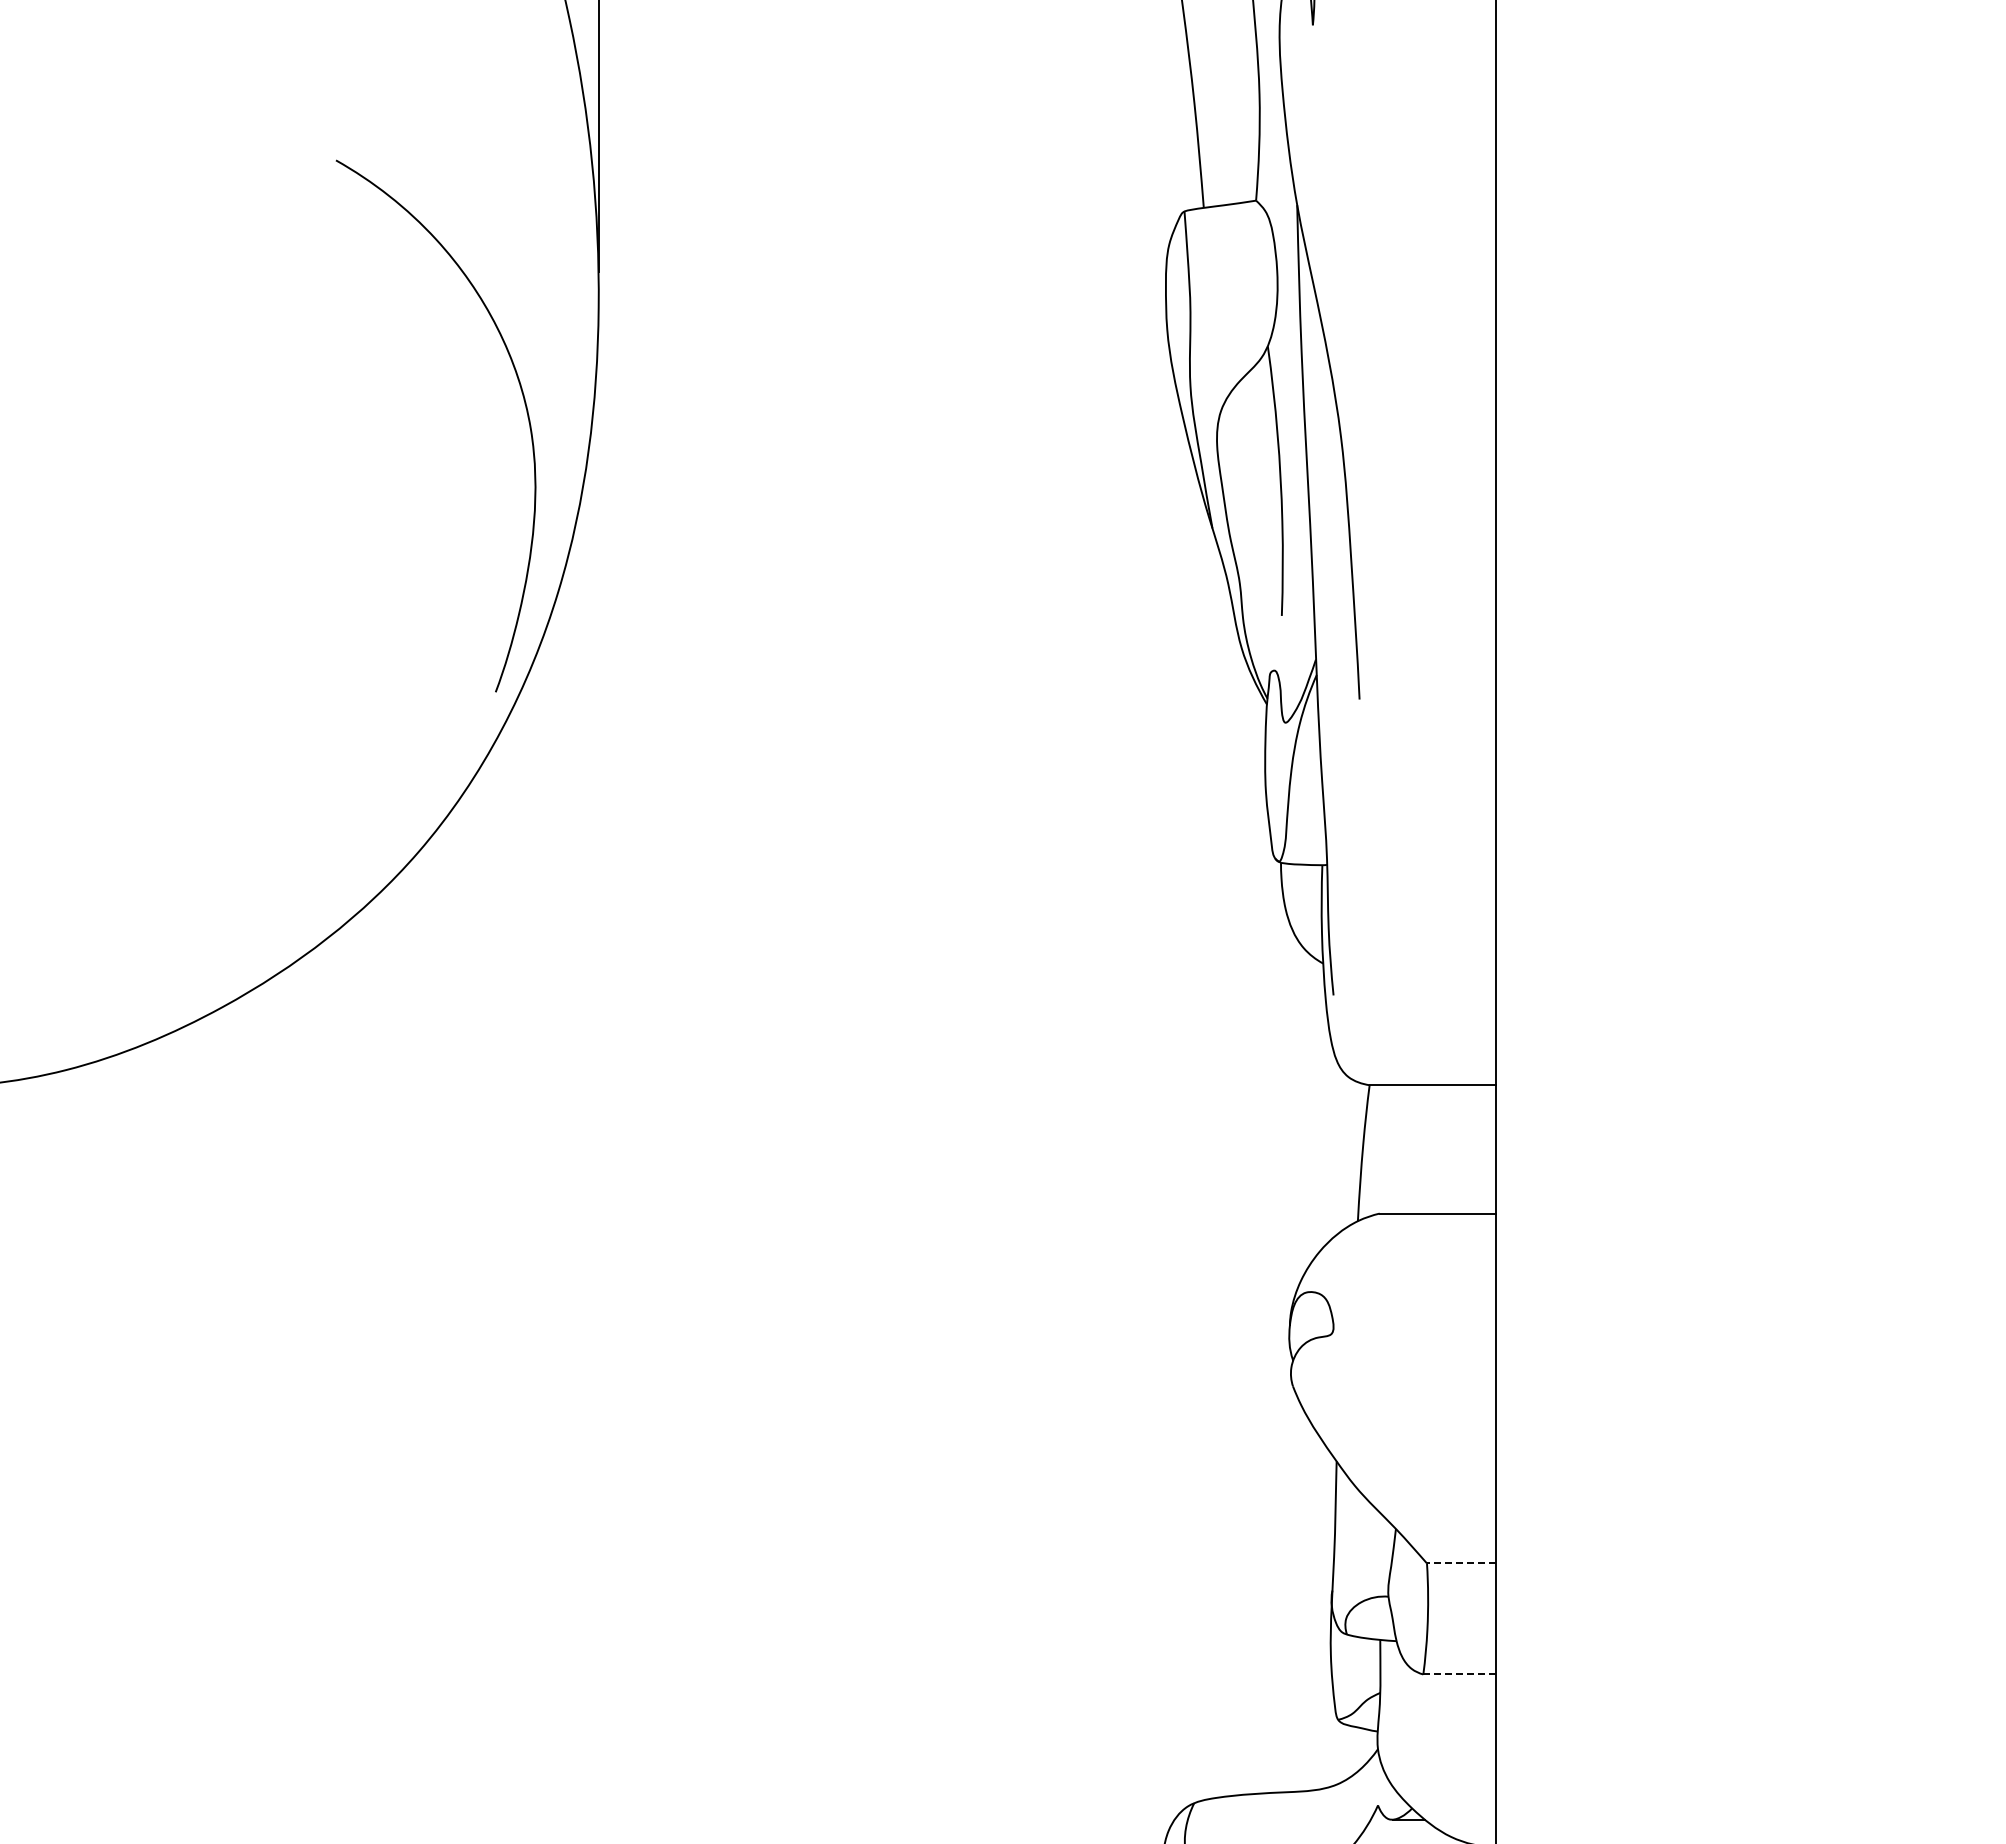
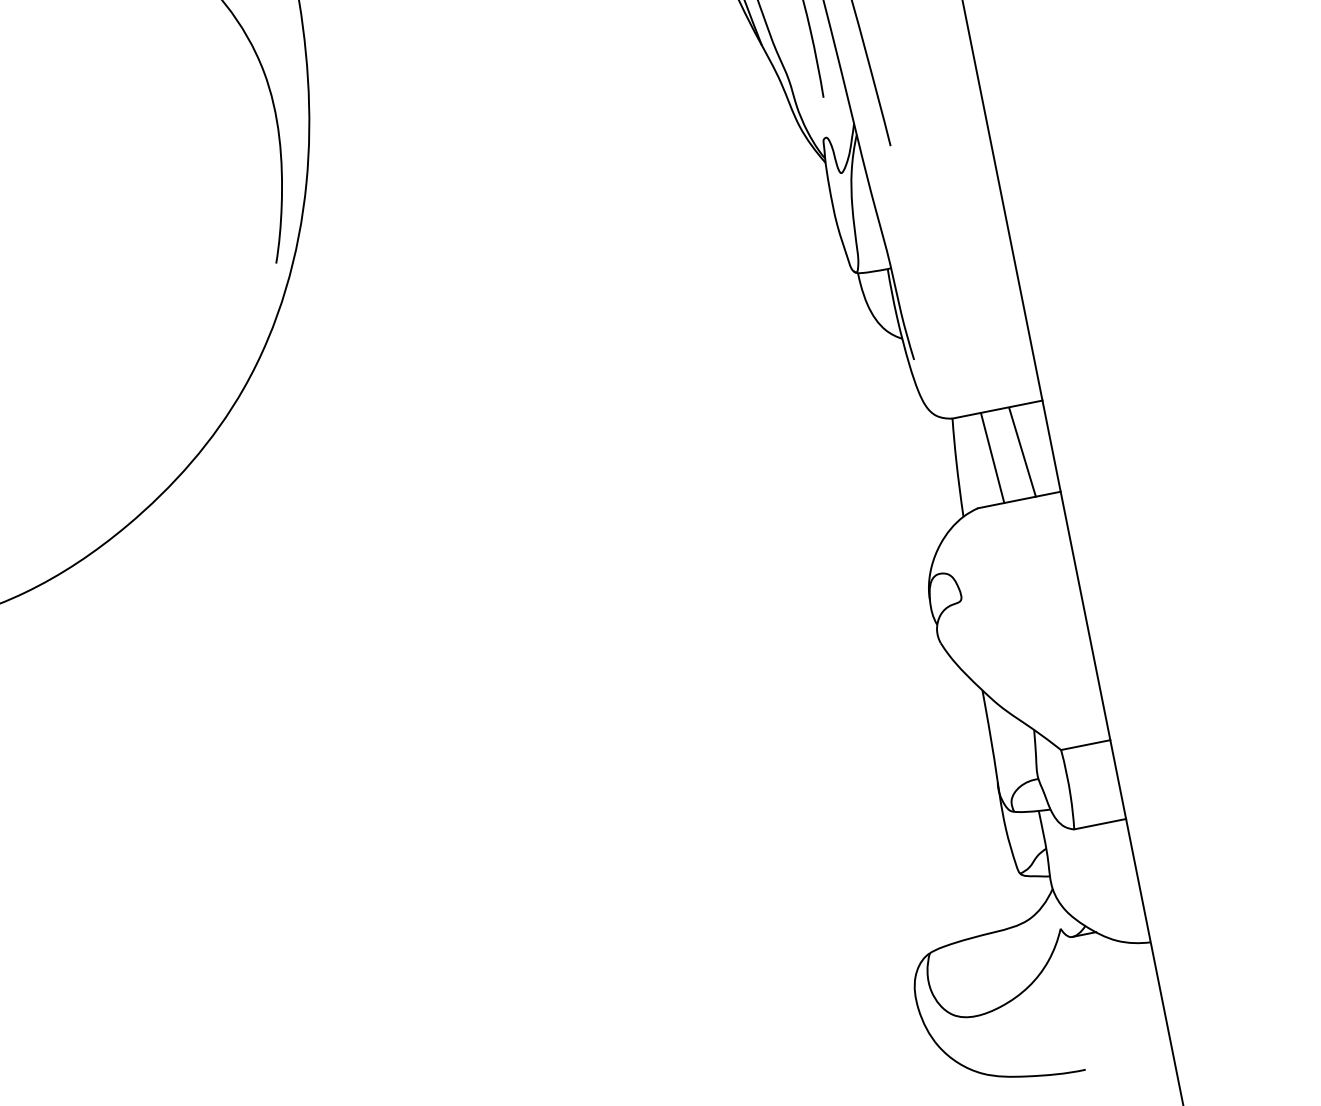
line: (1412, 1149) -> (992, 458), added
line: (1455, 1150) -> (1022, 452), added
line: (1461, 1563) -> (1085, 745), dashed -> solid
line: (1459, 1674) -> (1099, 824), dashed -> solid

